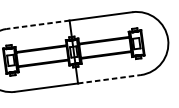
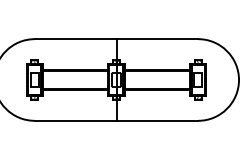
line: (38, 25) -> (75, 39), dashed -> solid
line: (109, 78) -> (157, 120), dashed -> solid

